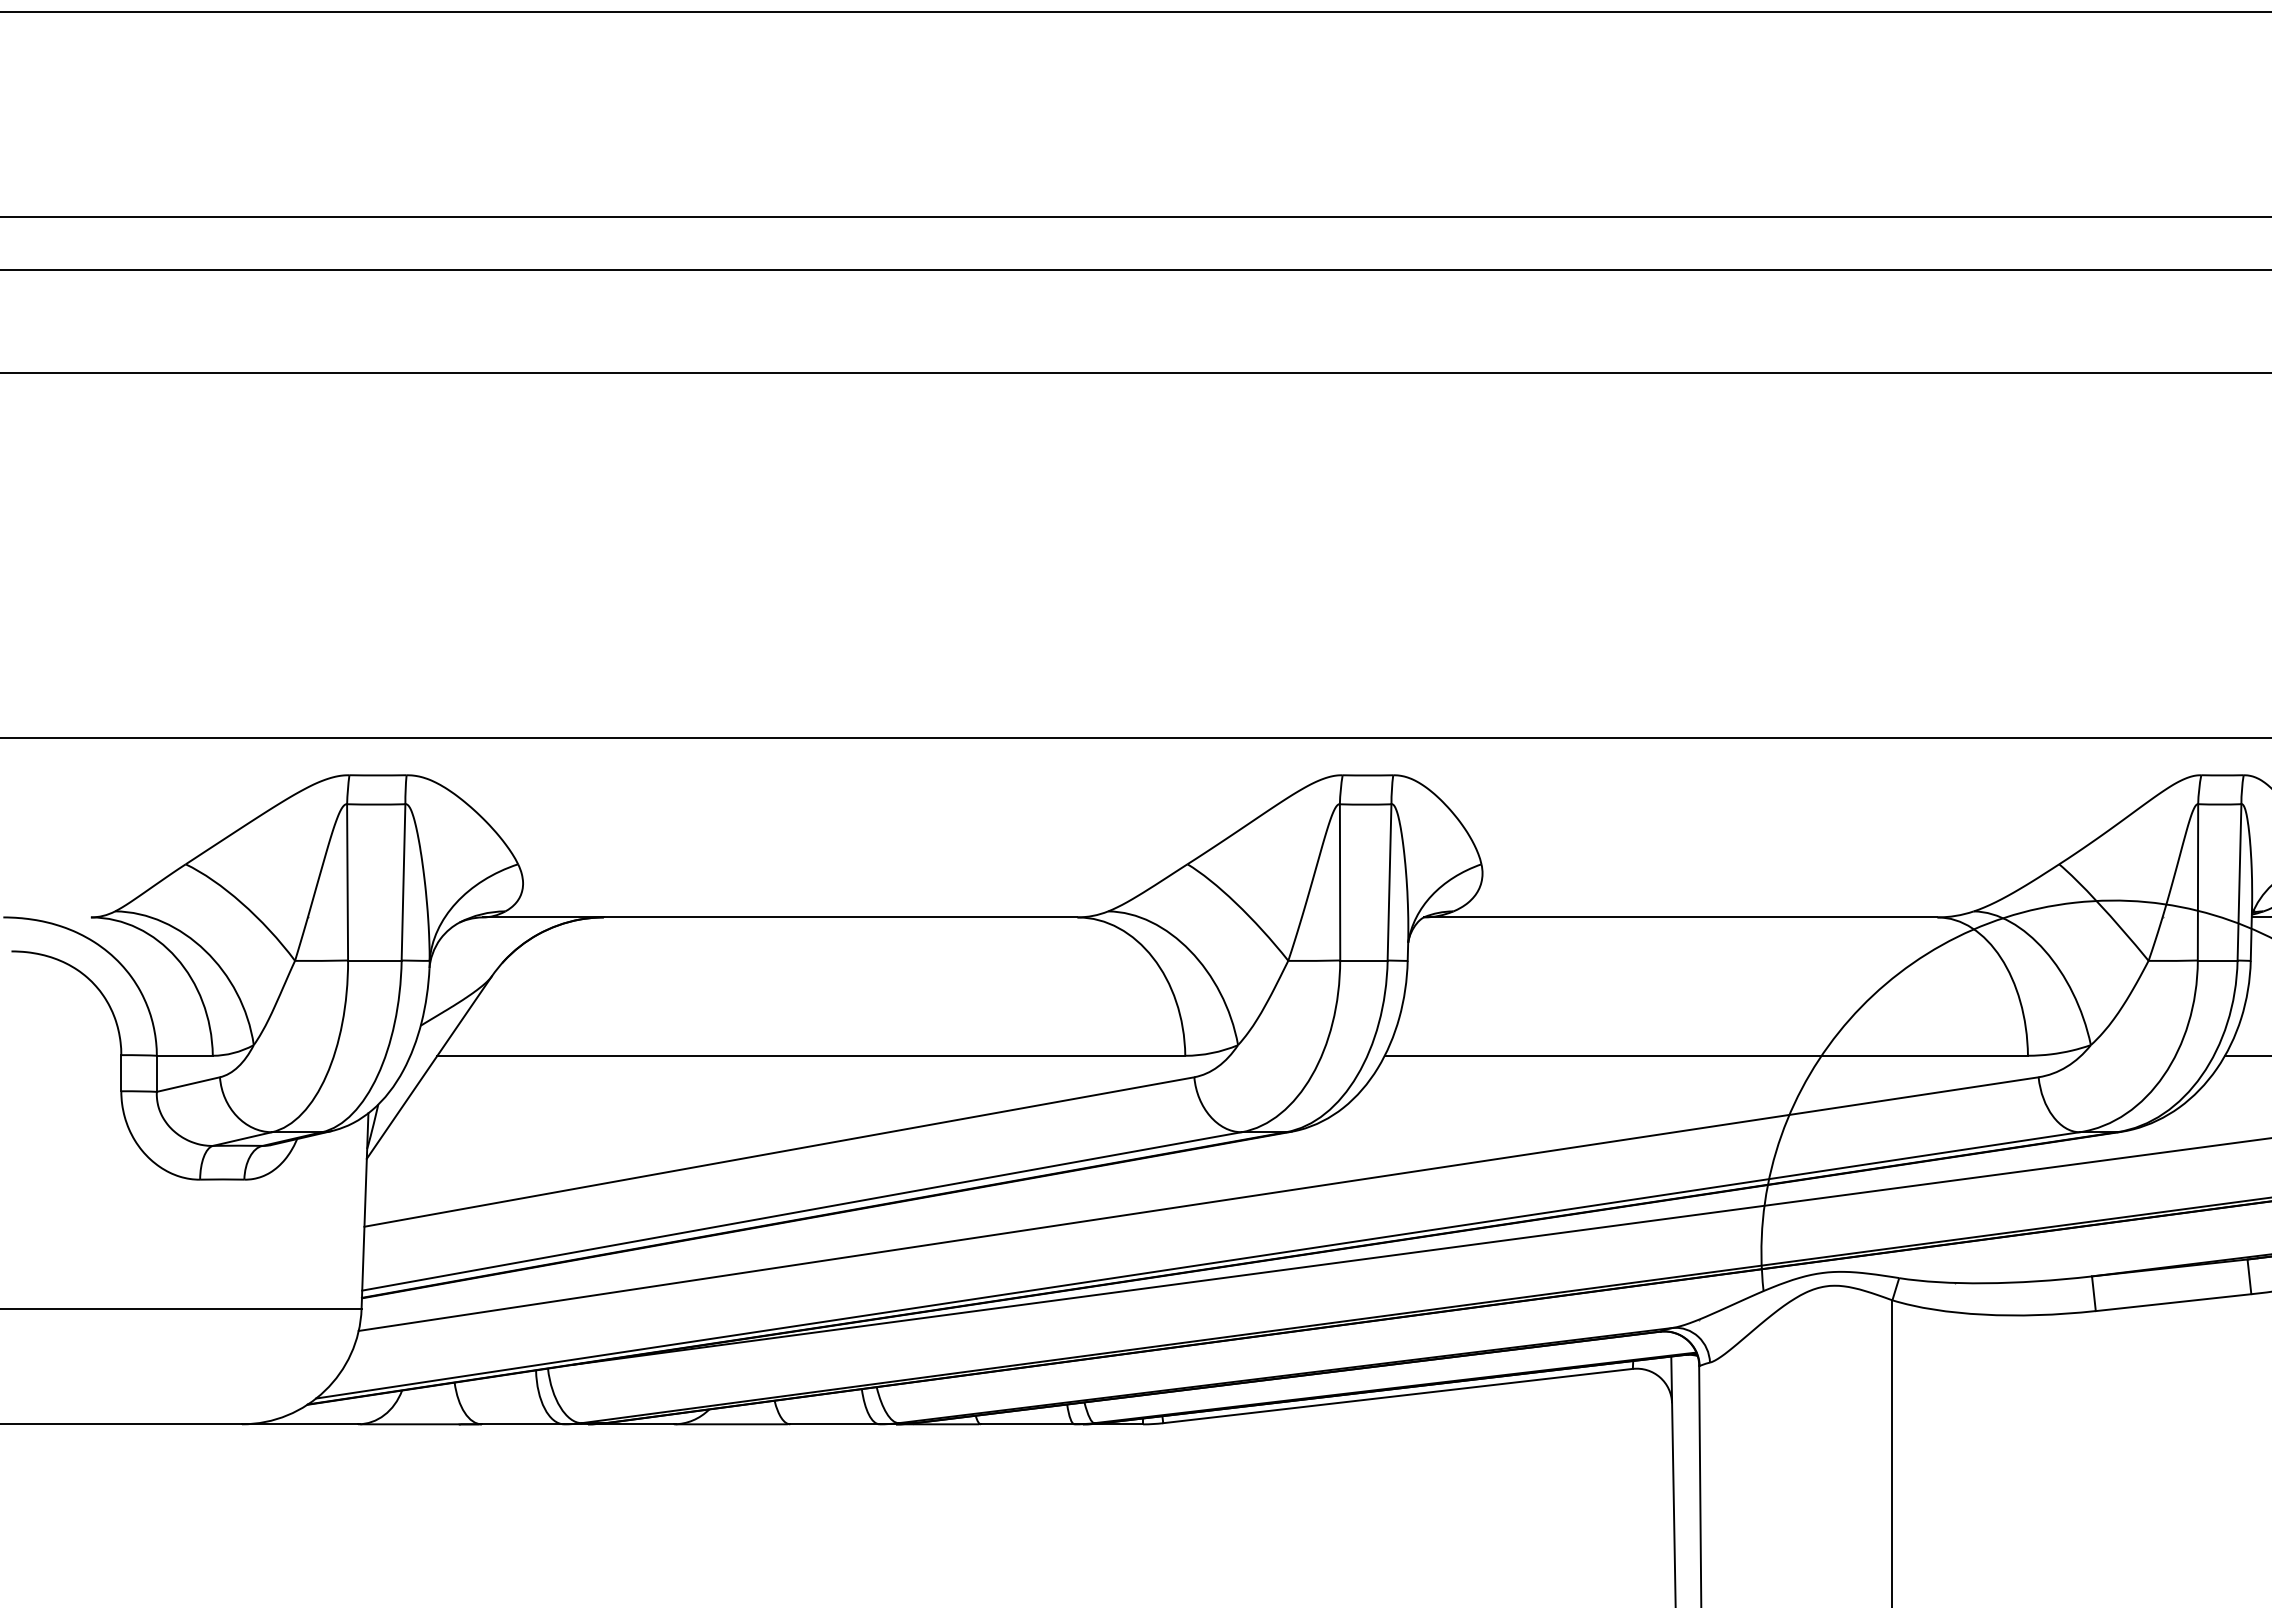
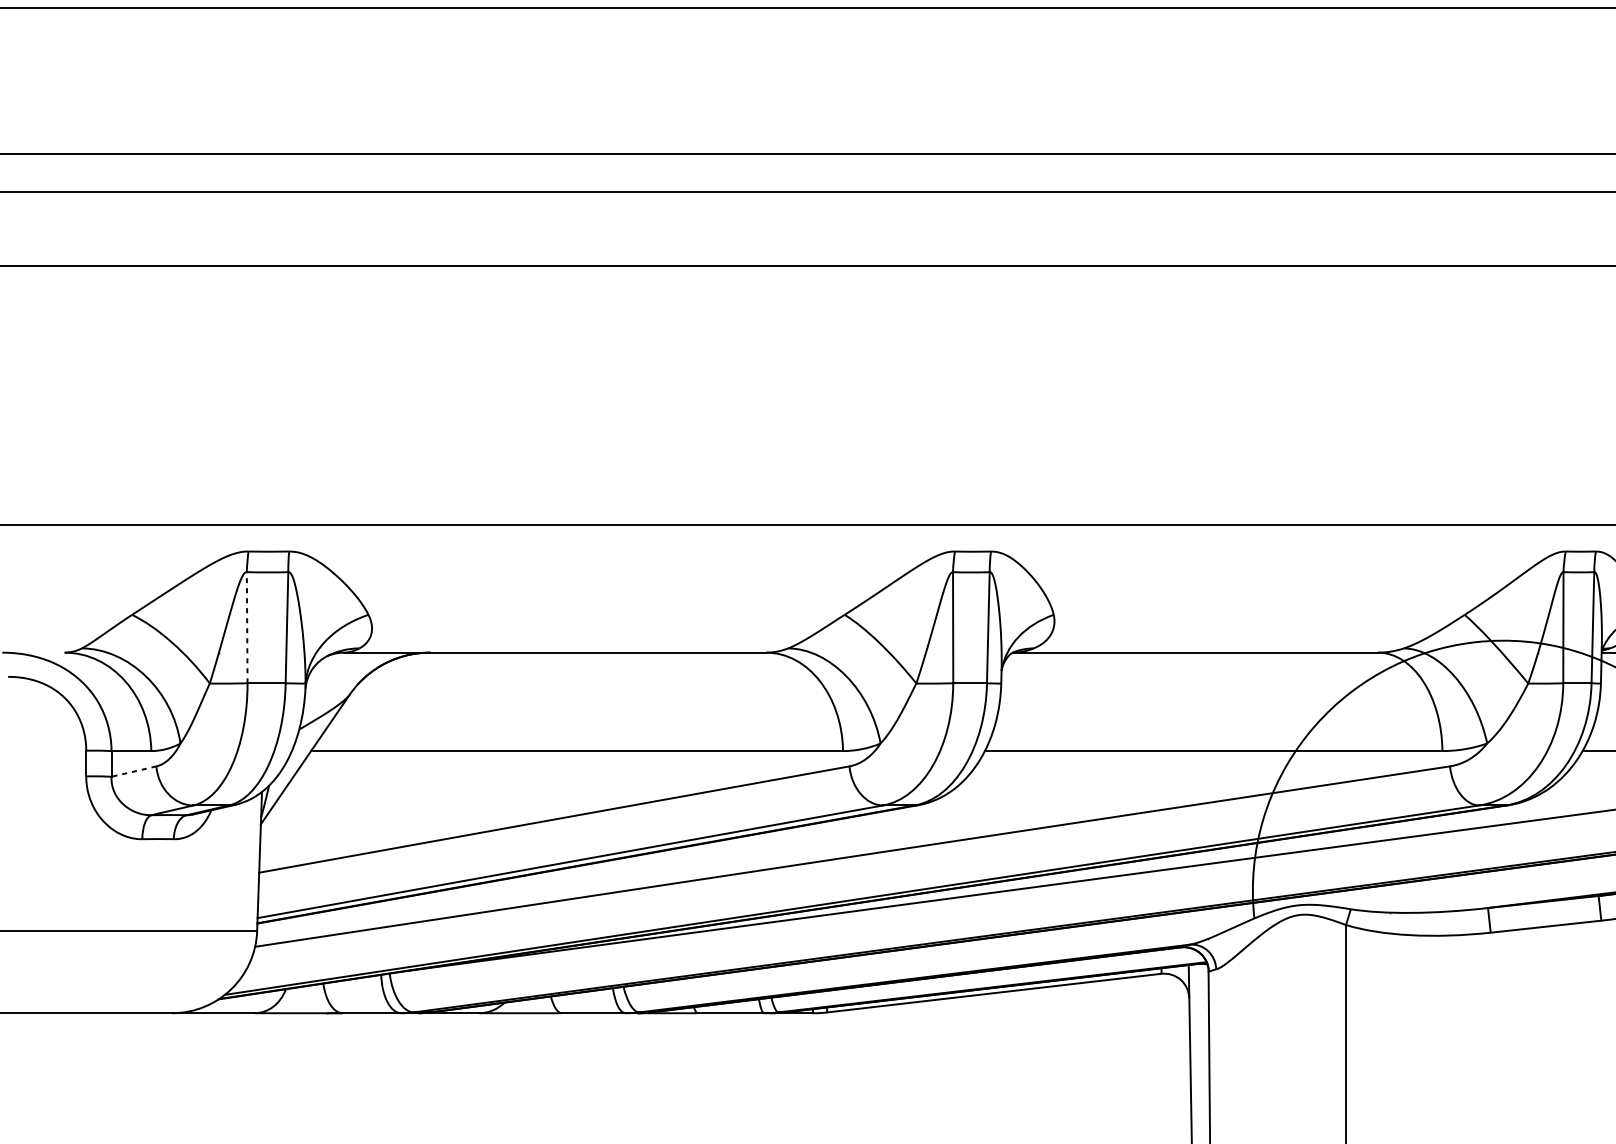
line: (347, 881) -> (247, 627), solid -> dashed
line: (187, 1084) -> (133, 771), solid -> dashed

